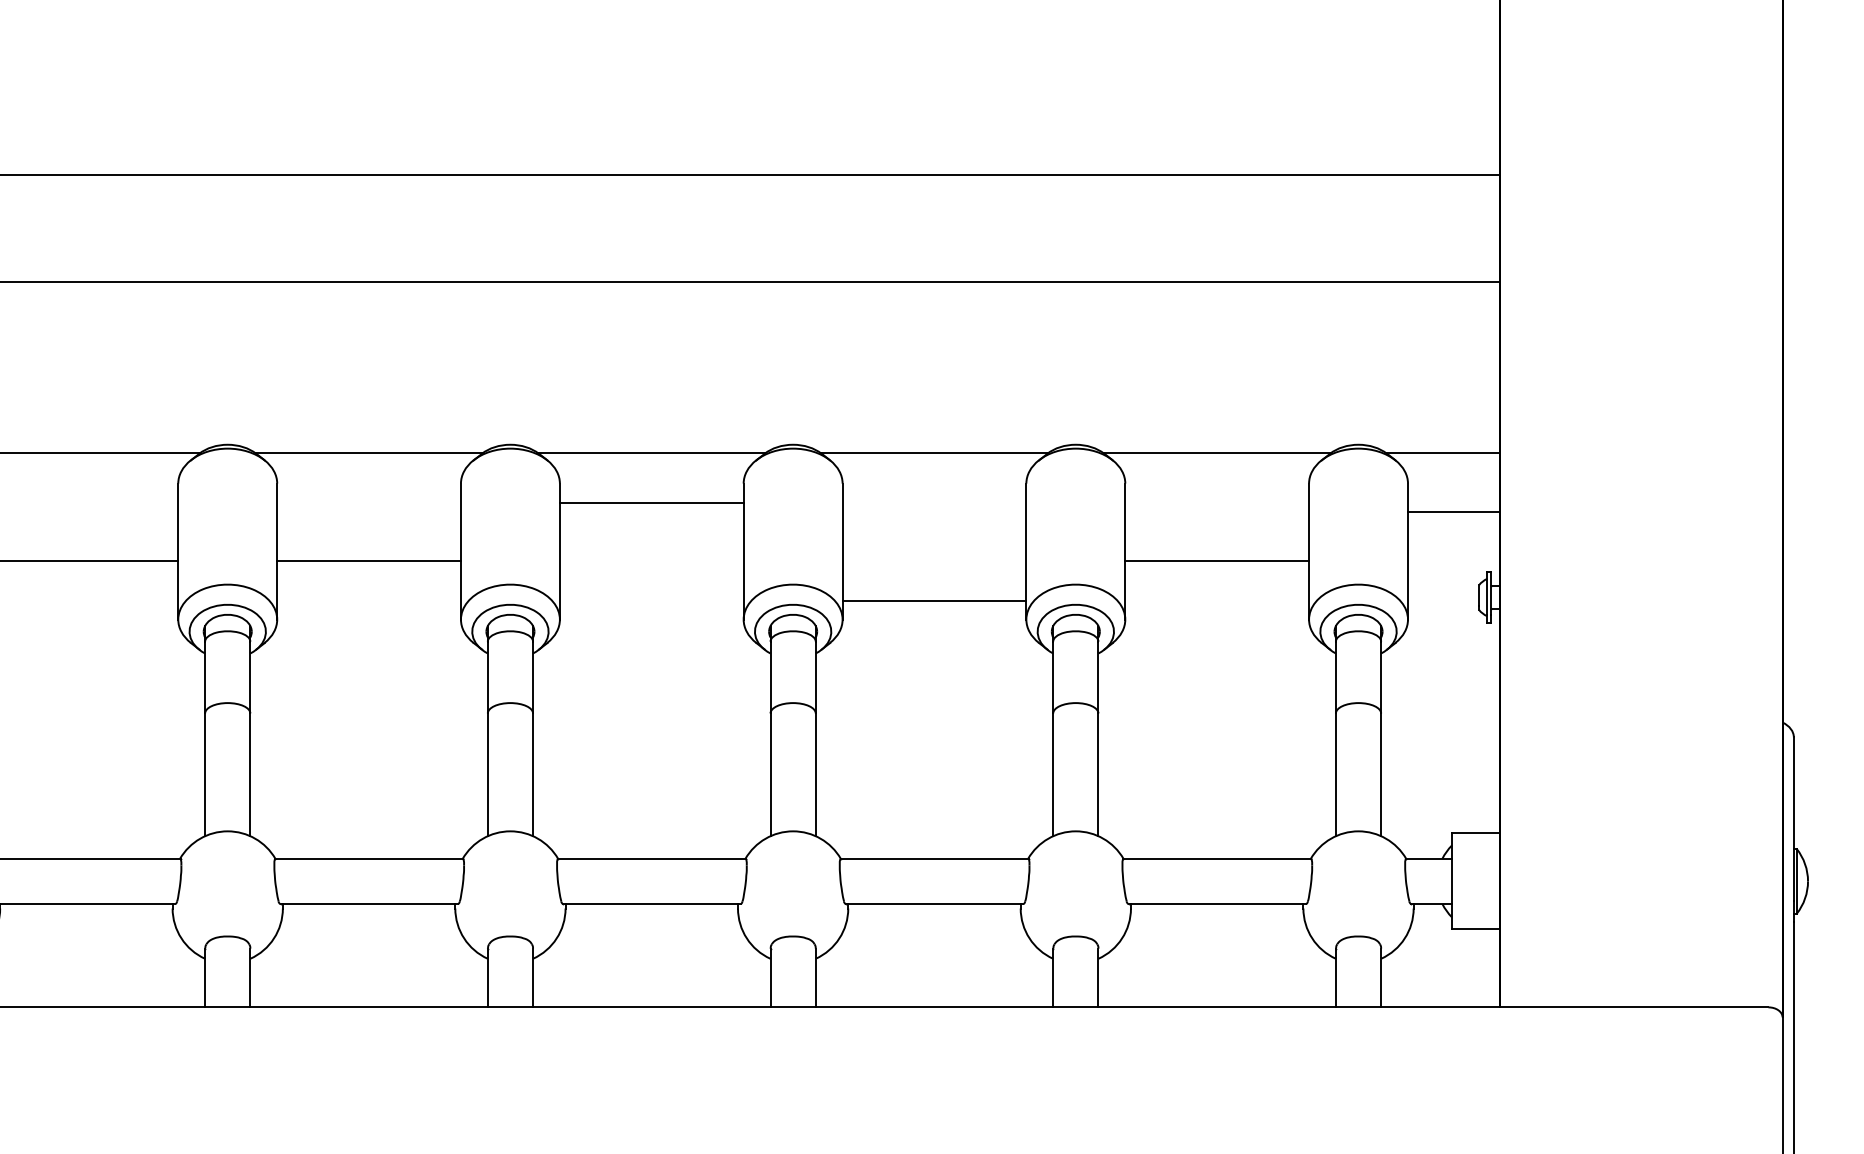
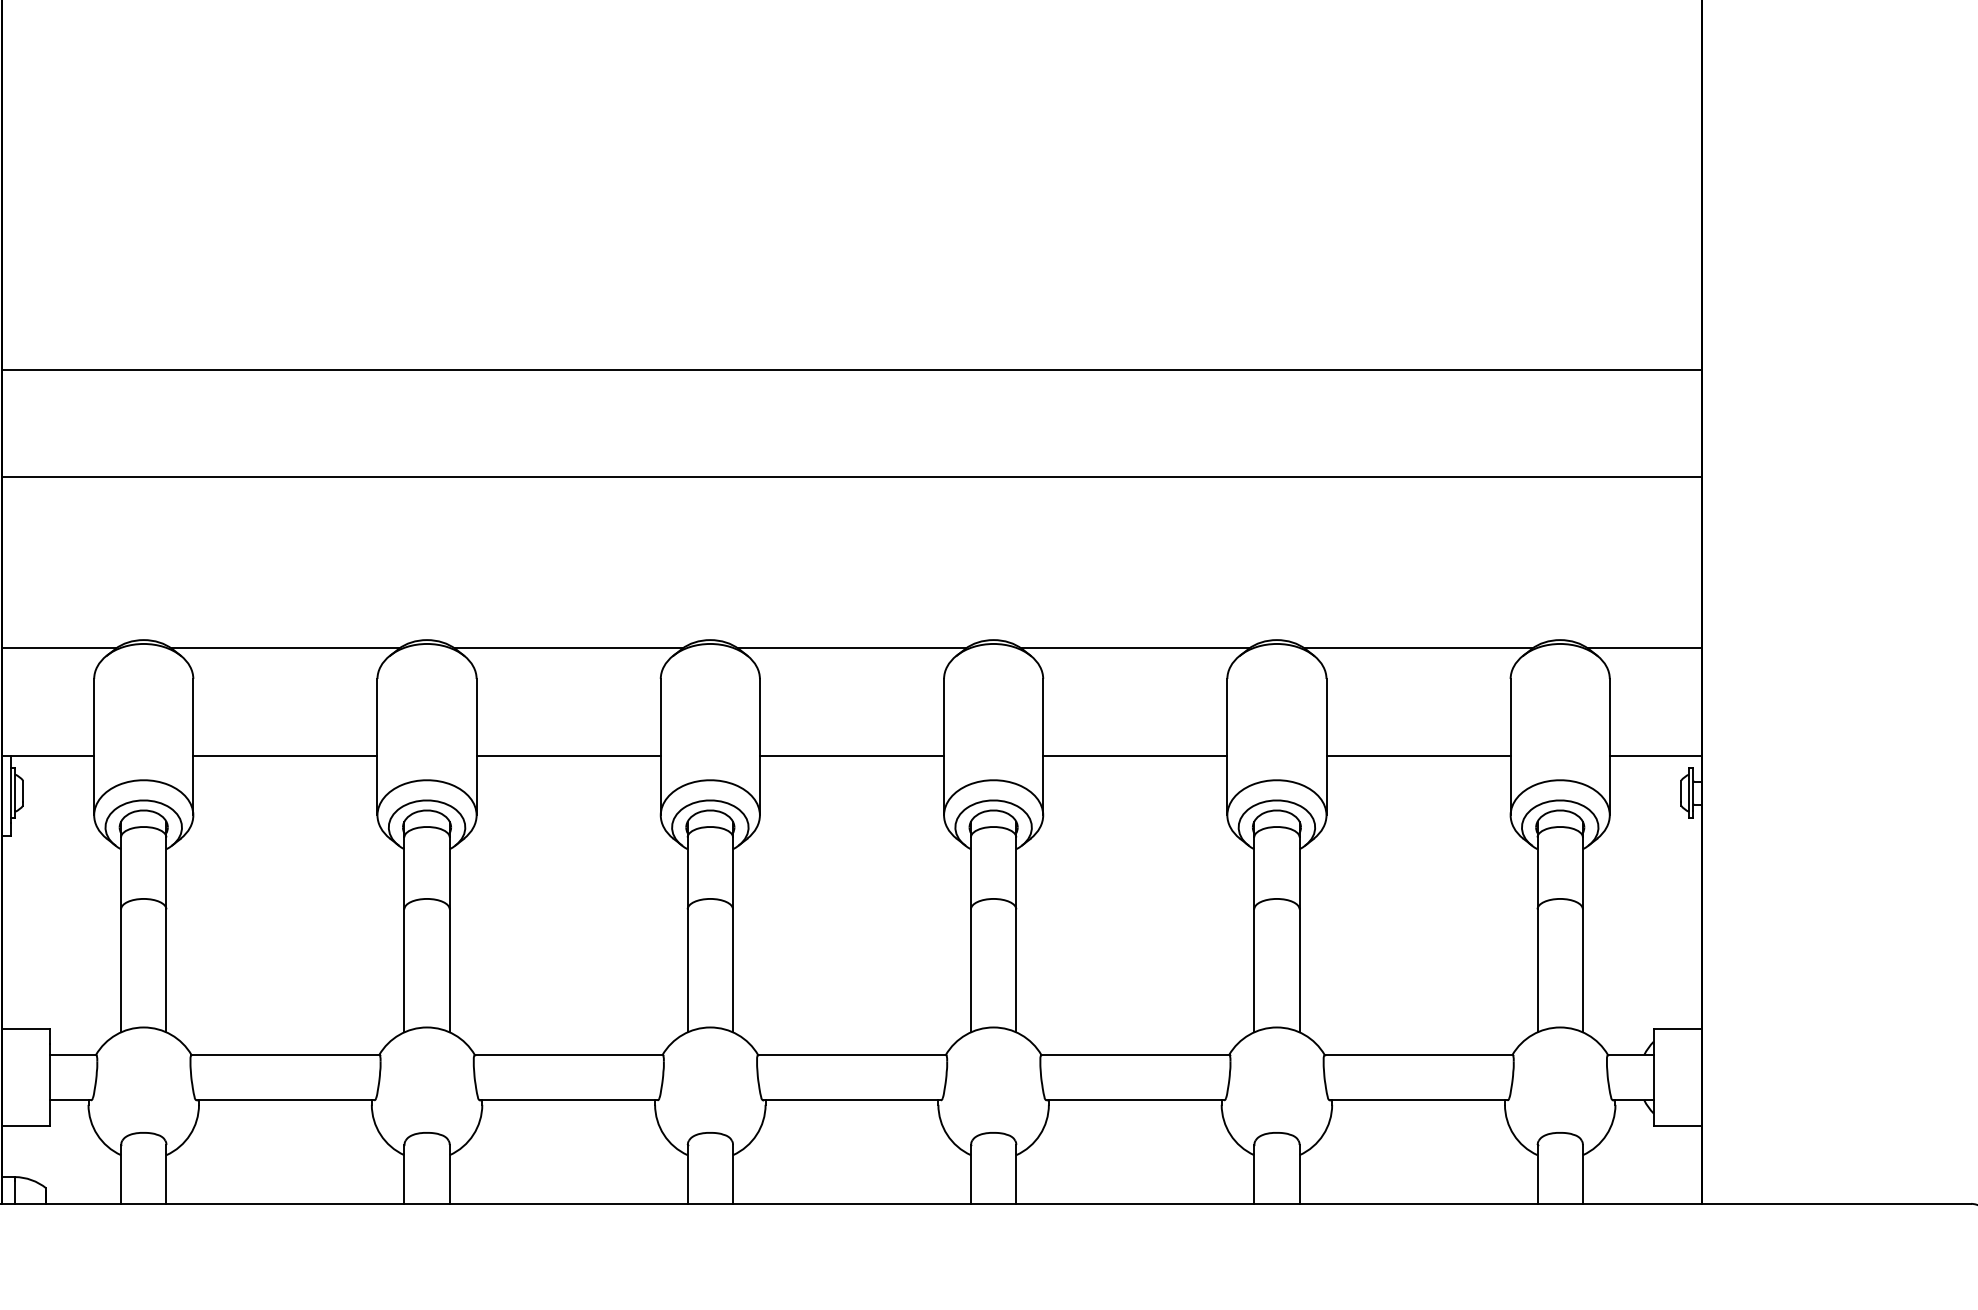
line: (651, 503) -> (851, 756), moved
line: (1453, 512) -> (1655, 756), moved
line: (934, 601) -> (1135, 756), moved

